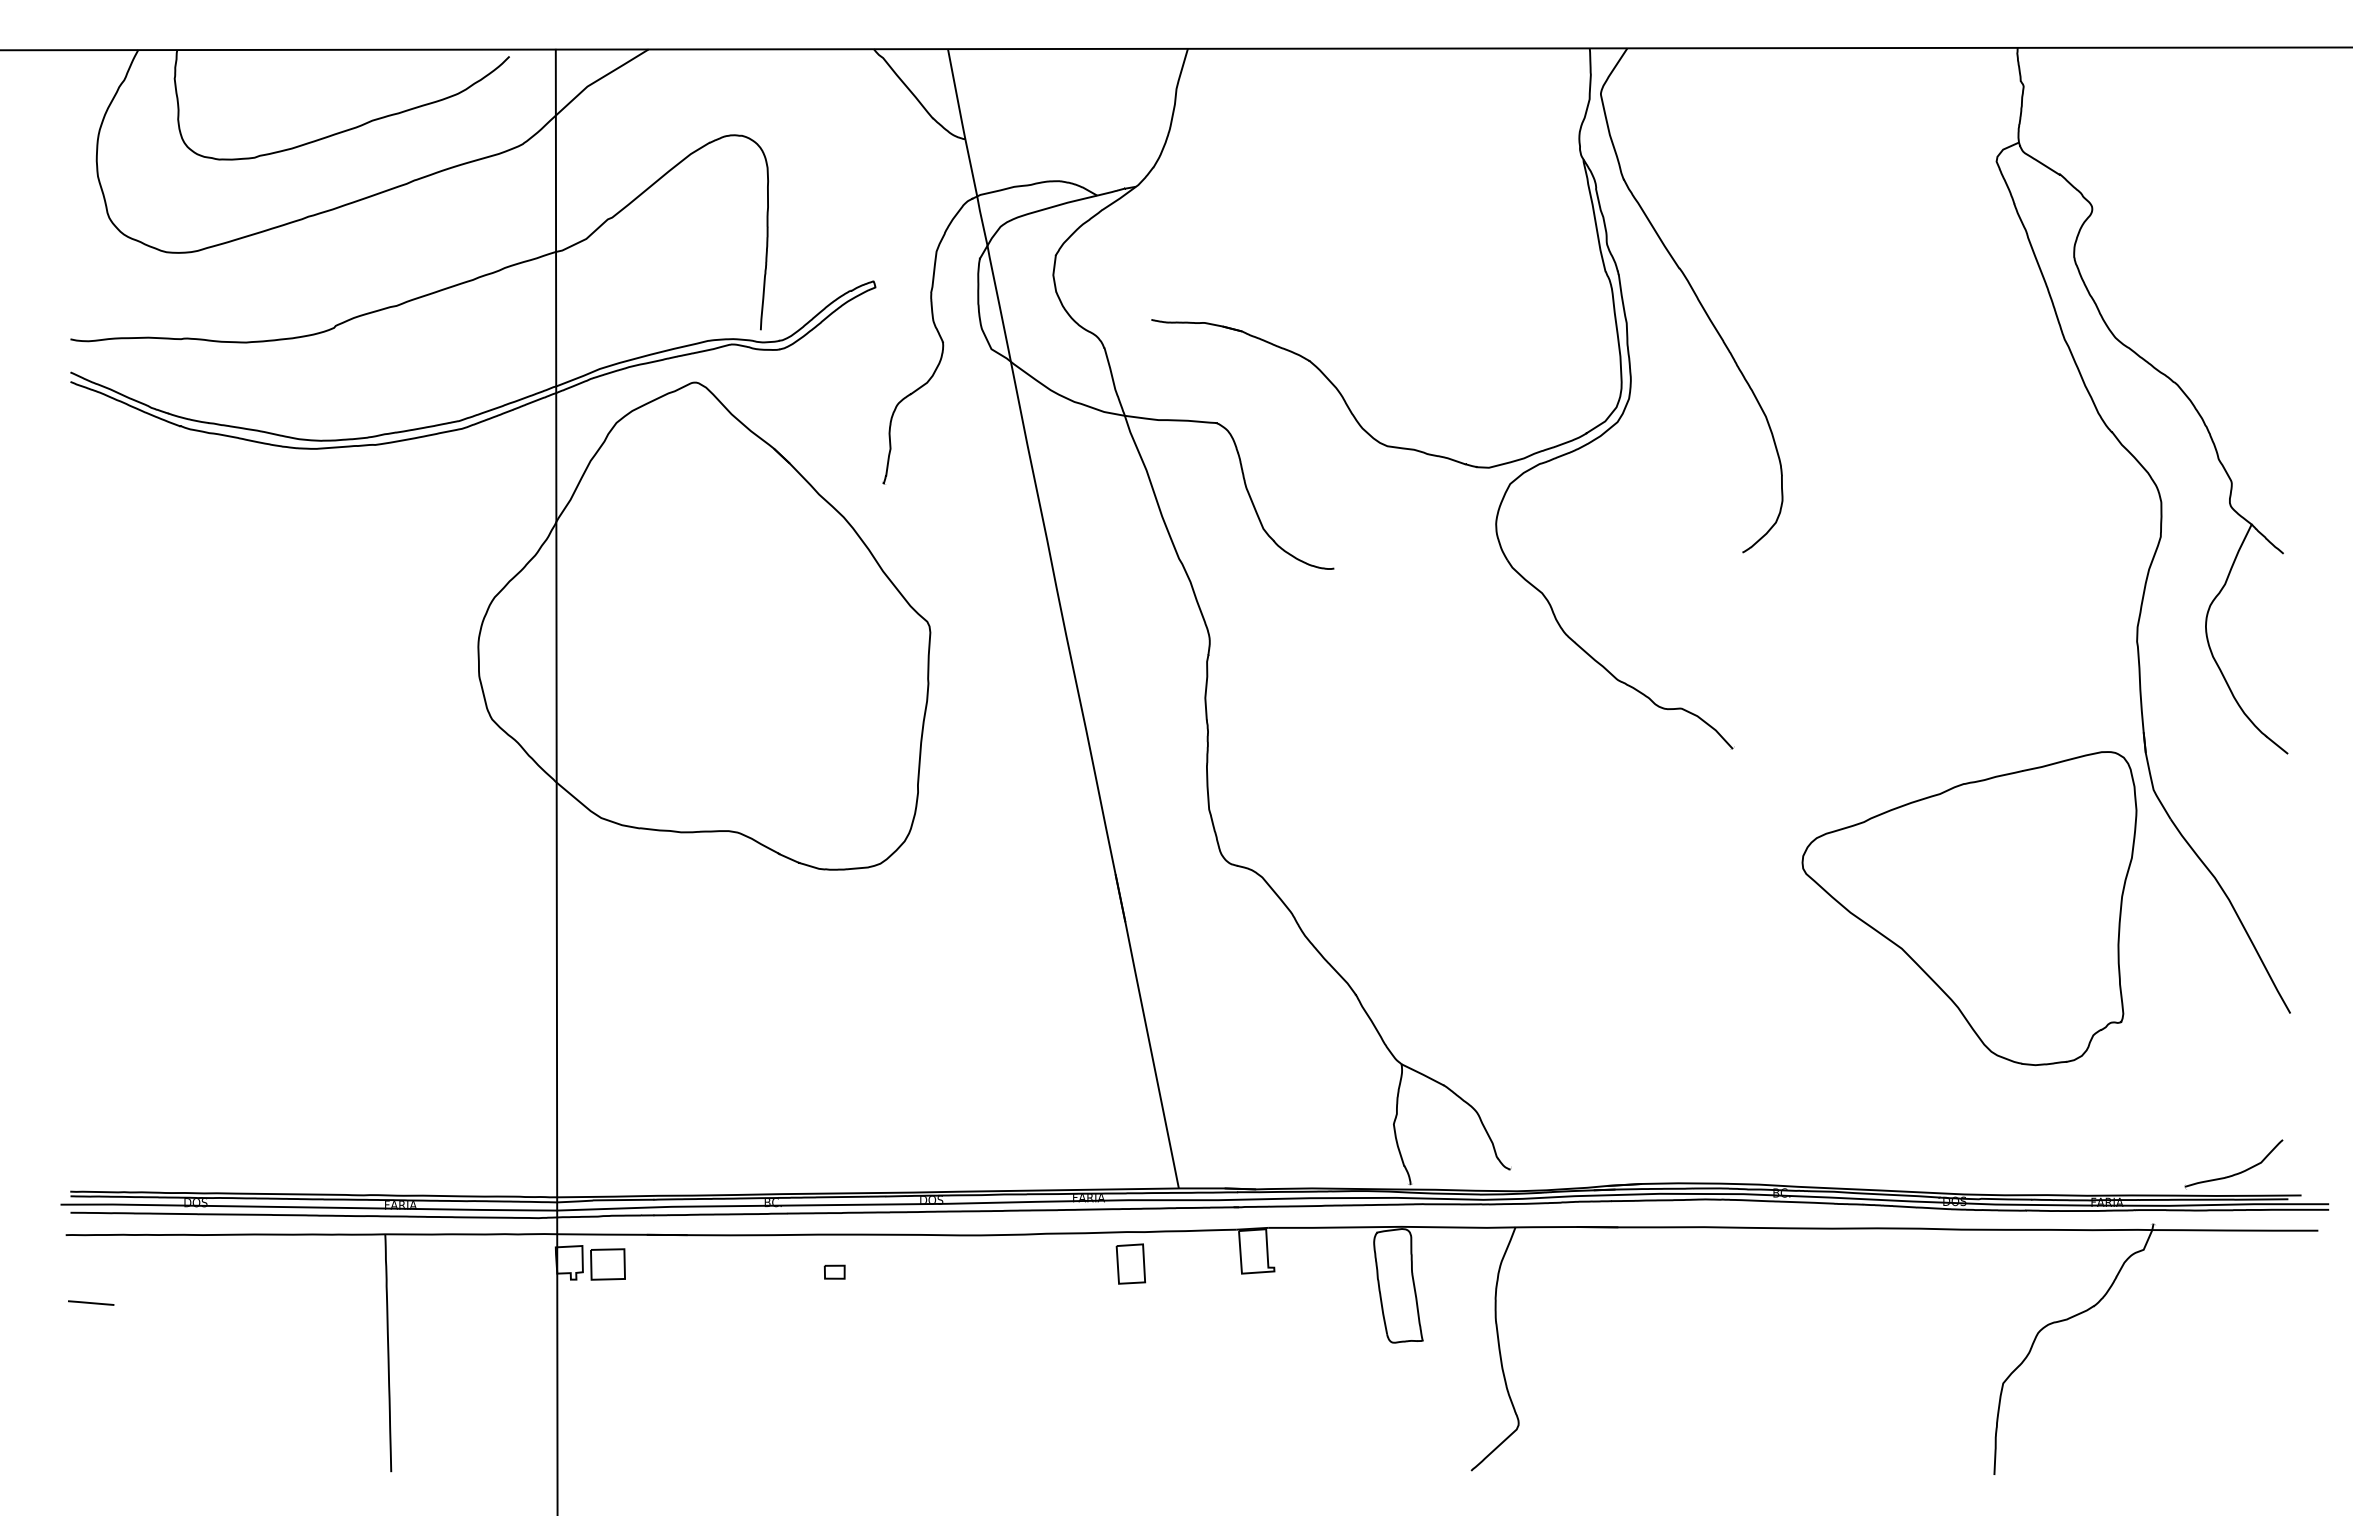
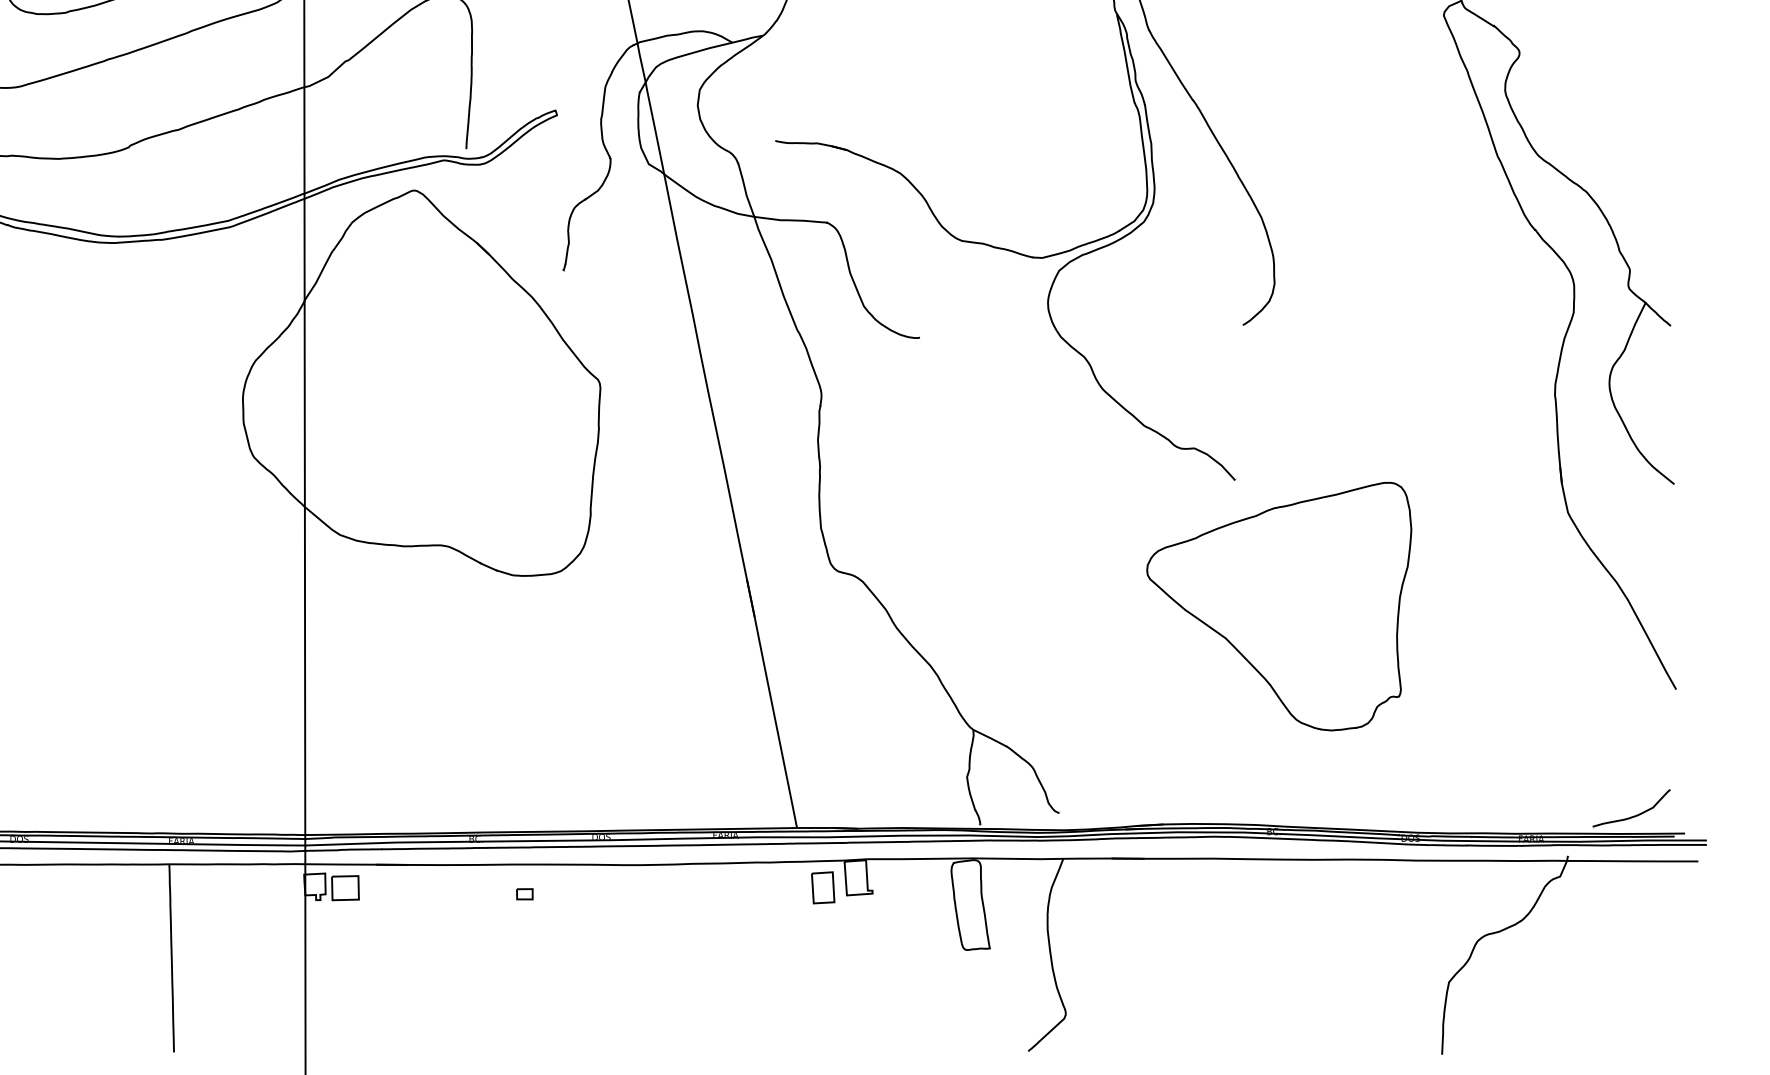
part: (1969, 908) -> (1279, 606), moved
part: (1130, 1263) -> (822, 887), moved

